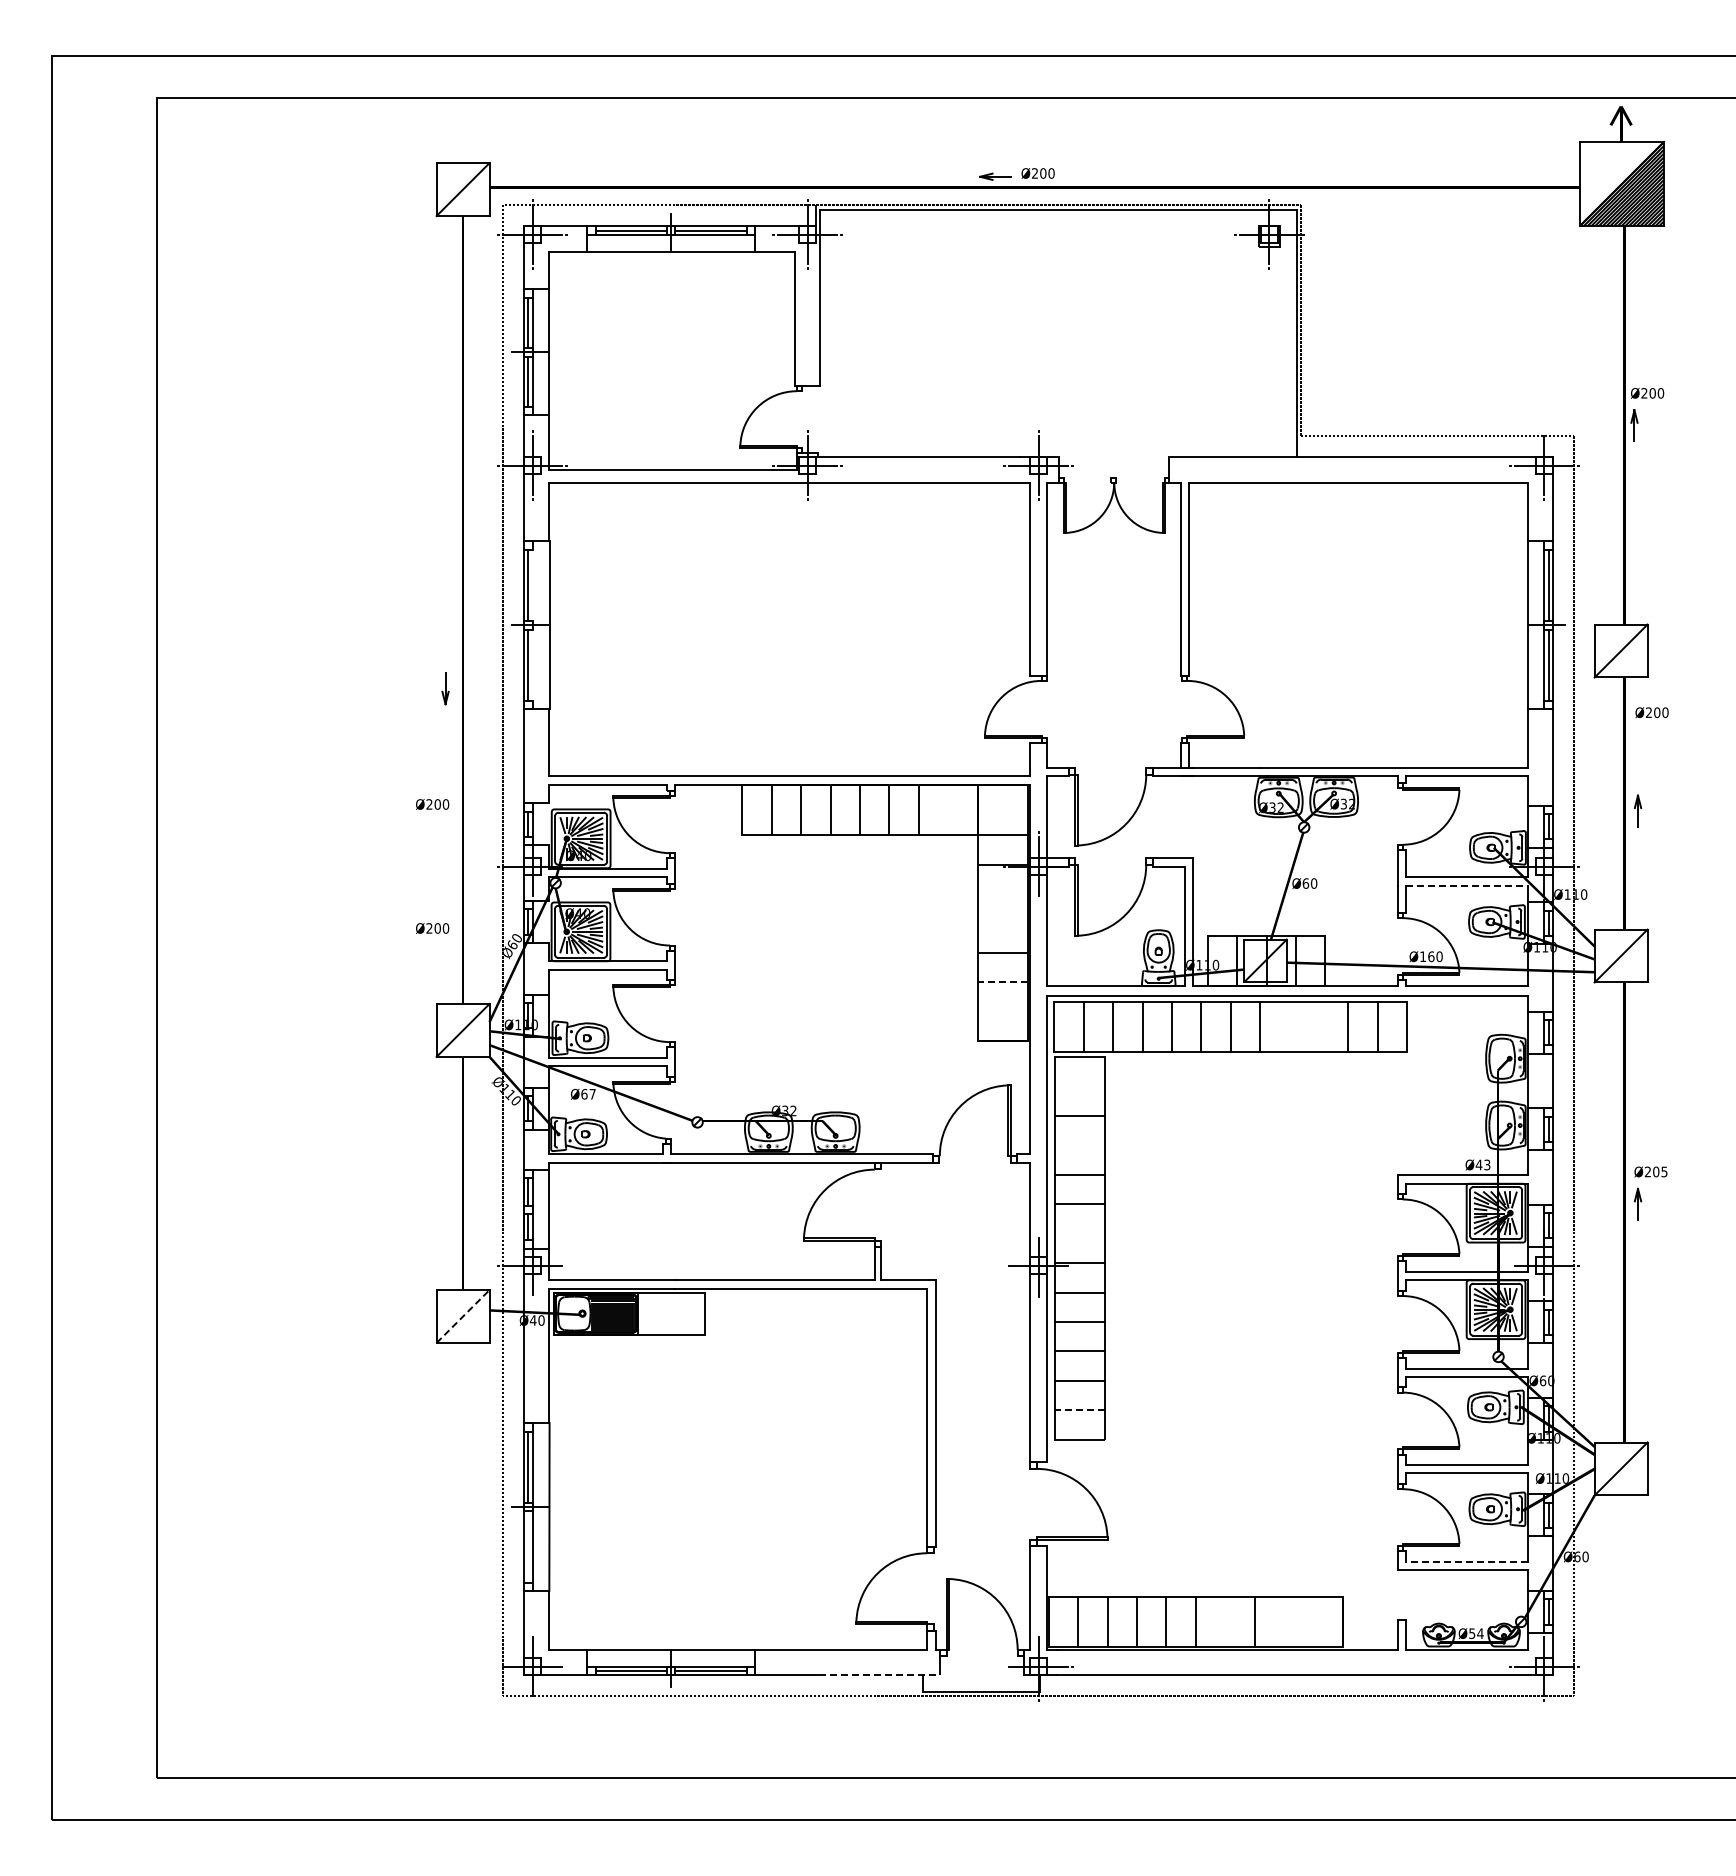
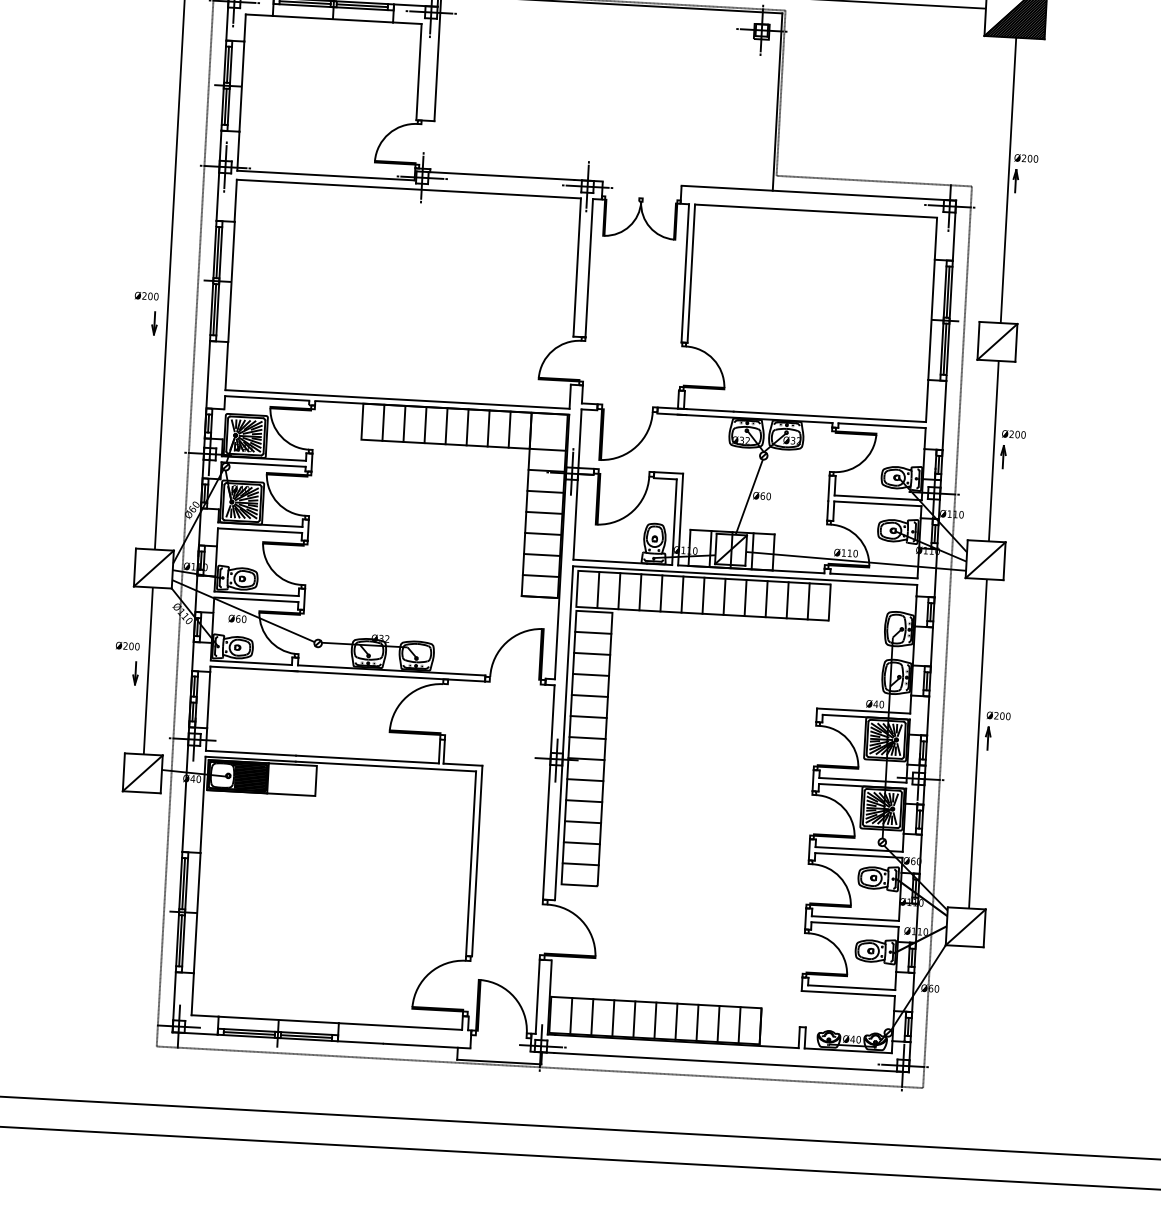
line: (532, 624) -> (219, 280), added
text: (1651, 712) -> (1013, 434), moved
text: (432, 804) -> (146, 296), moved
line: (948, 809) -> (509, 429), added
line: (1466, 885) -> (877, 503), dashed -> solid
line: (1002, 894) -> (545, 492), added
line: (1002, 923) -> (544, 512), added
text: (432, 928) -> (127, 646), moved
text: (1431, 956) -> (849, 553), Ø160 -> Ø110
line: (1002, 982) -> (541, 555), dashed -> solid
line: (1002, 1011) -> (540, 575), added
line: (1289, 1026) -> (745, 597), added
line: (1318, 1026) -> (766, 598), added
line: (1079, 1086) -> (592, 632), added
text: (592, 1093) -> (244, 618), Ø67 -> Ø60
line: (1079, 1145) -> (590, 674), added
text: (1487, 1164) -> (881, 704), Ø43 -> Ø40
text: (1664, 1171) -> (1008, 716), Ø205 -> Ø200
part: (445, 1177) -> (135, 673), added
line: (1079, 1233) -> (587, 737), added
line: (463, 1316) -> (143, 773), dashed -> solid
line: (1079, 1410) -> (580, 864), dashed -> solid
line: (528, 1546) -> (180, 940), added
line: (1466, 1561) -> (851, 987), dashed -> solid
line: (1225, 1622) -> (676, 1021), added
line: (1284, 1622) -> (718, 1024), added
line: (1313, 1622) -> (739, 1025), added
text: (1475, 1633) -> (855, 1039), Ø54 -> Ø40
line: (879, 1675) -> (426, 1046), dashed -> solid

